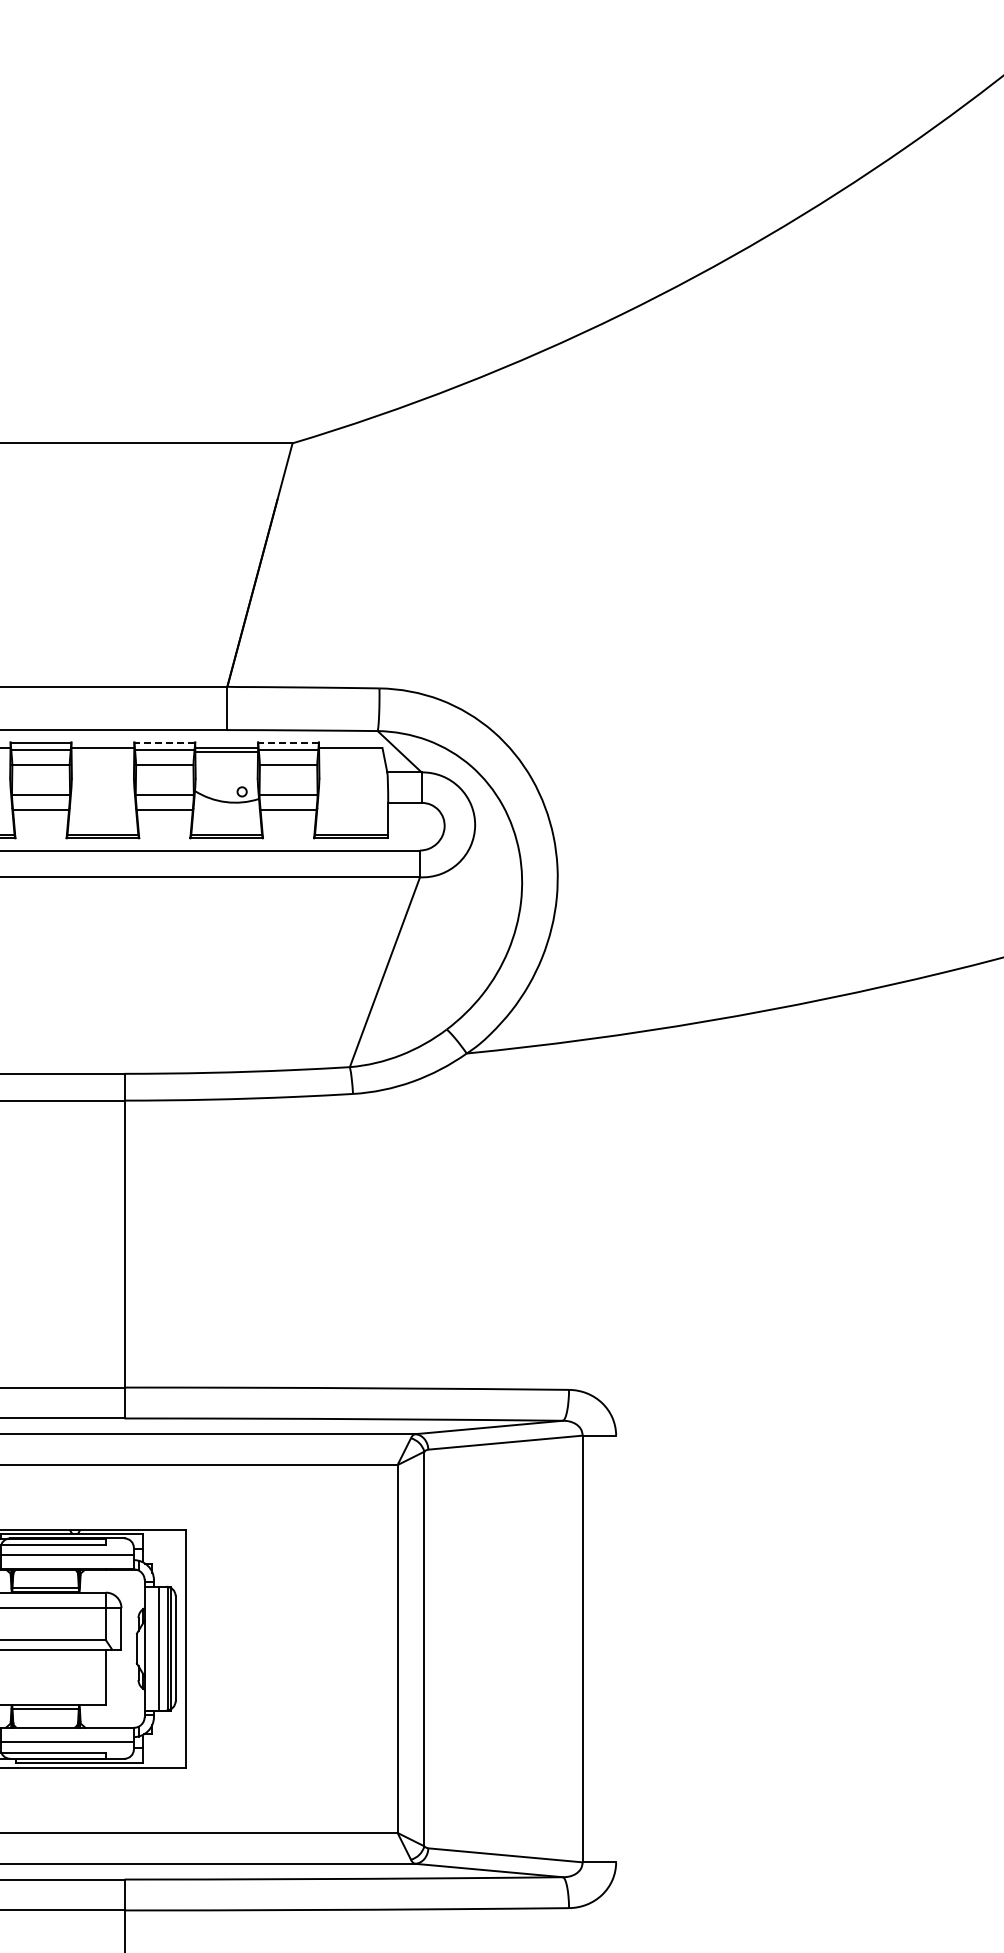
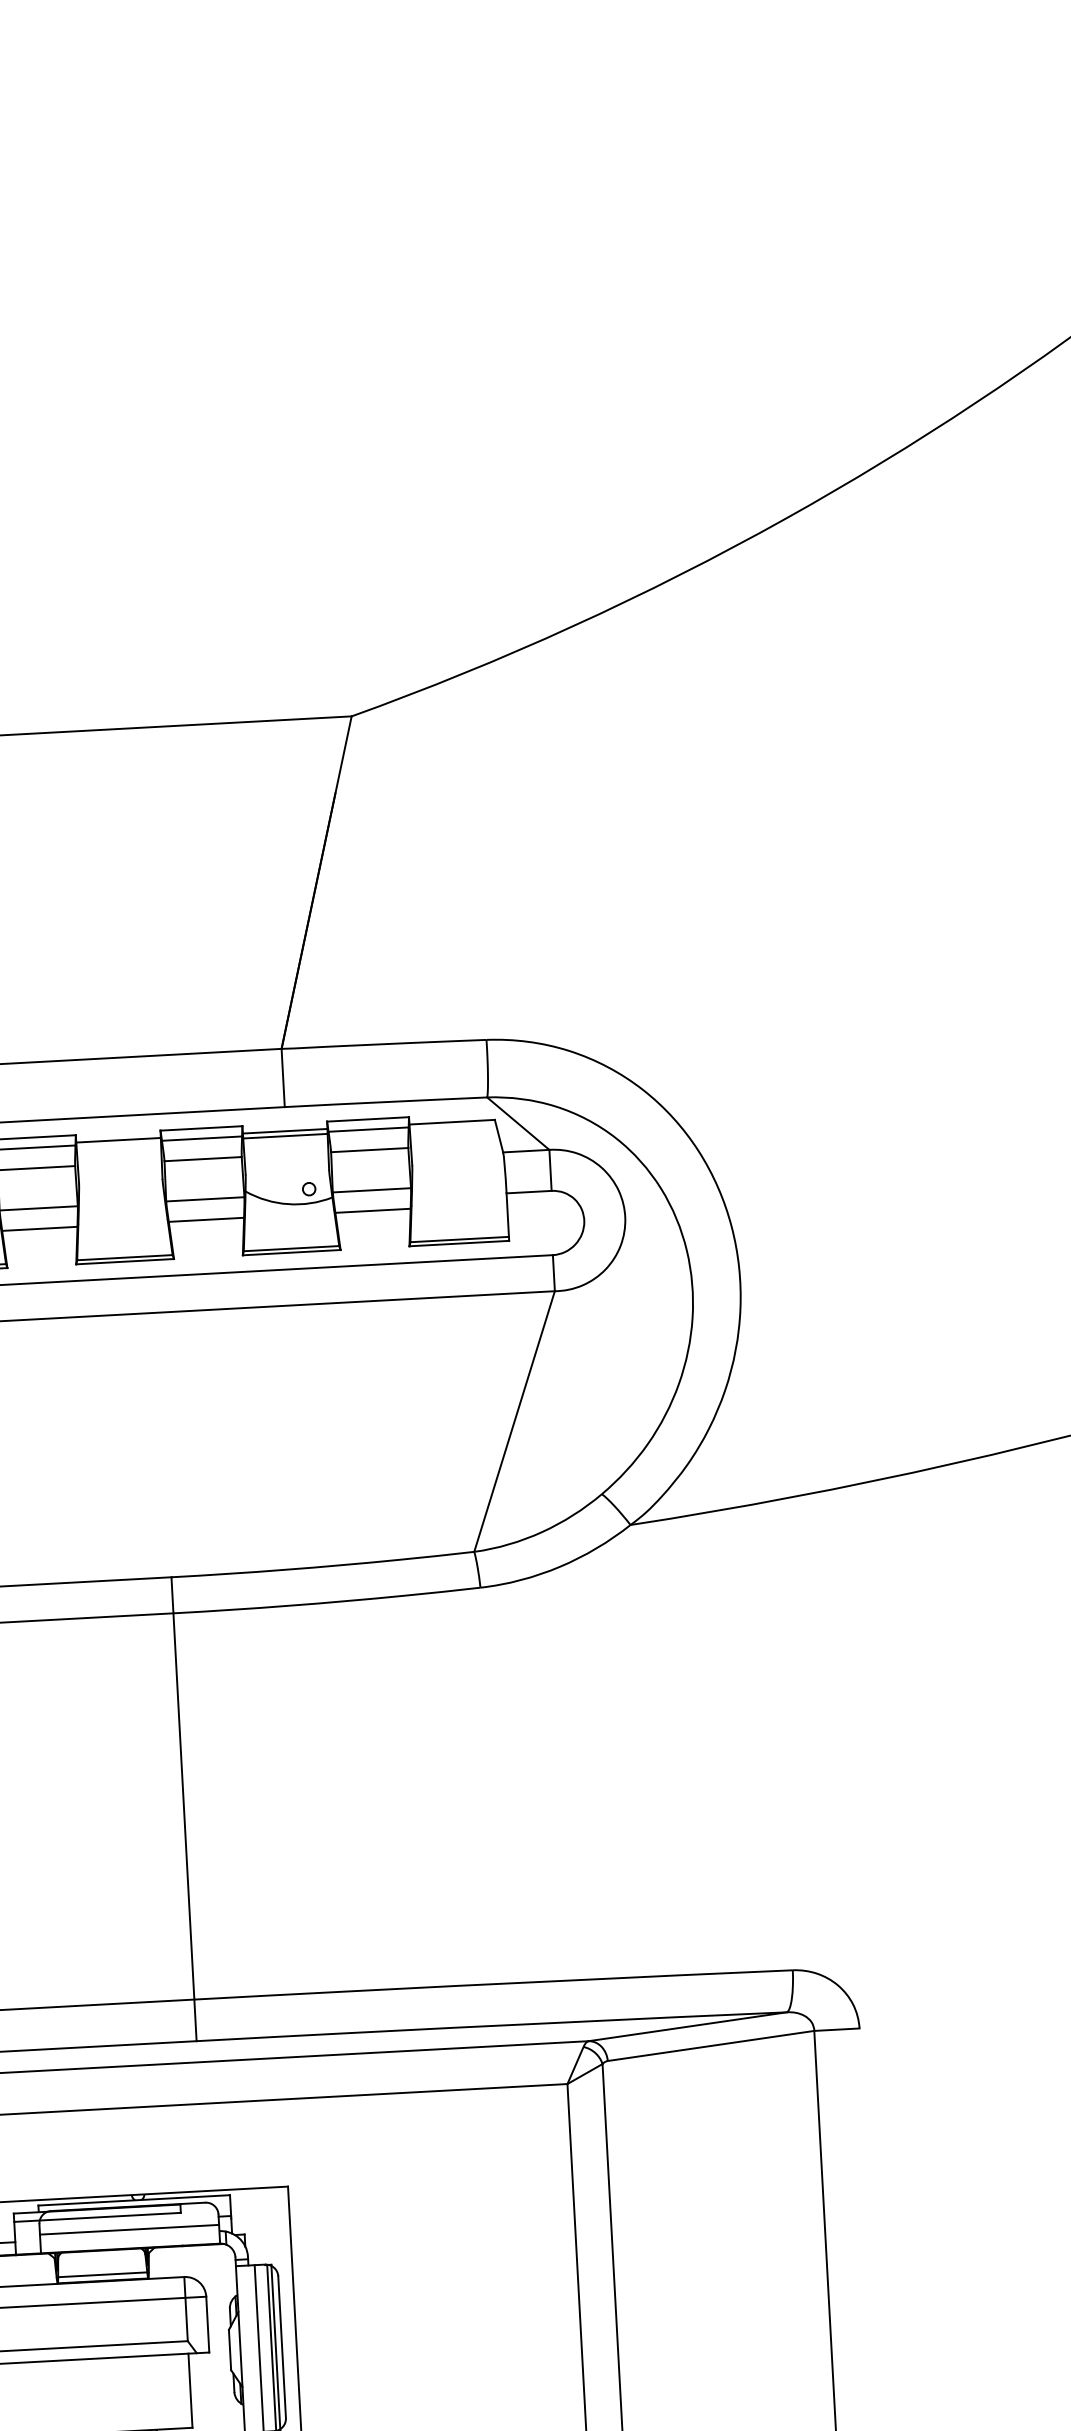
line: (164, 742) -> (201, 1128), dashed -> solid
line: (288, 742) -> (367, 1119), dashed -> solid

